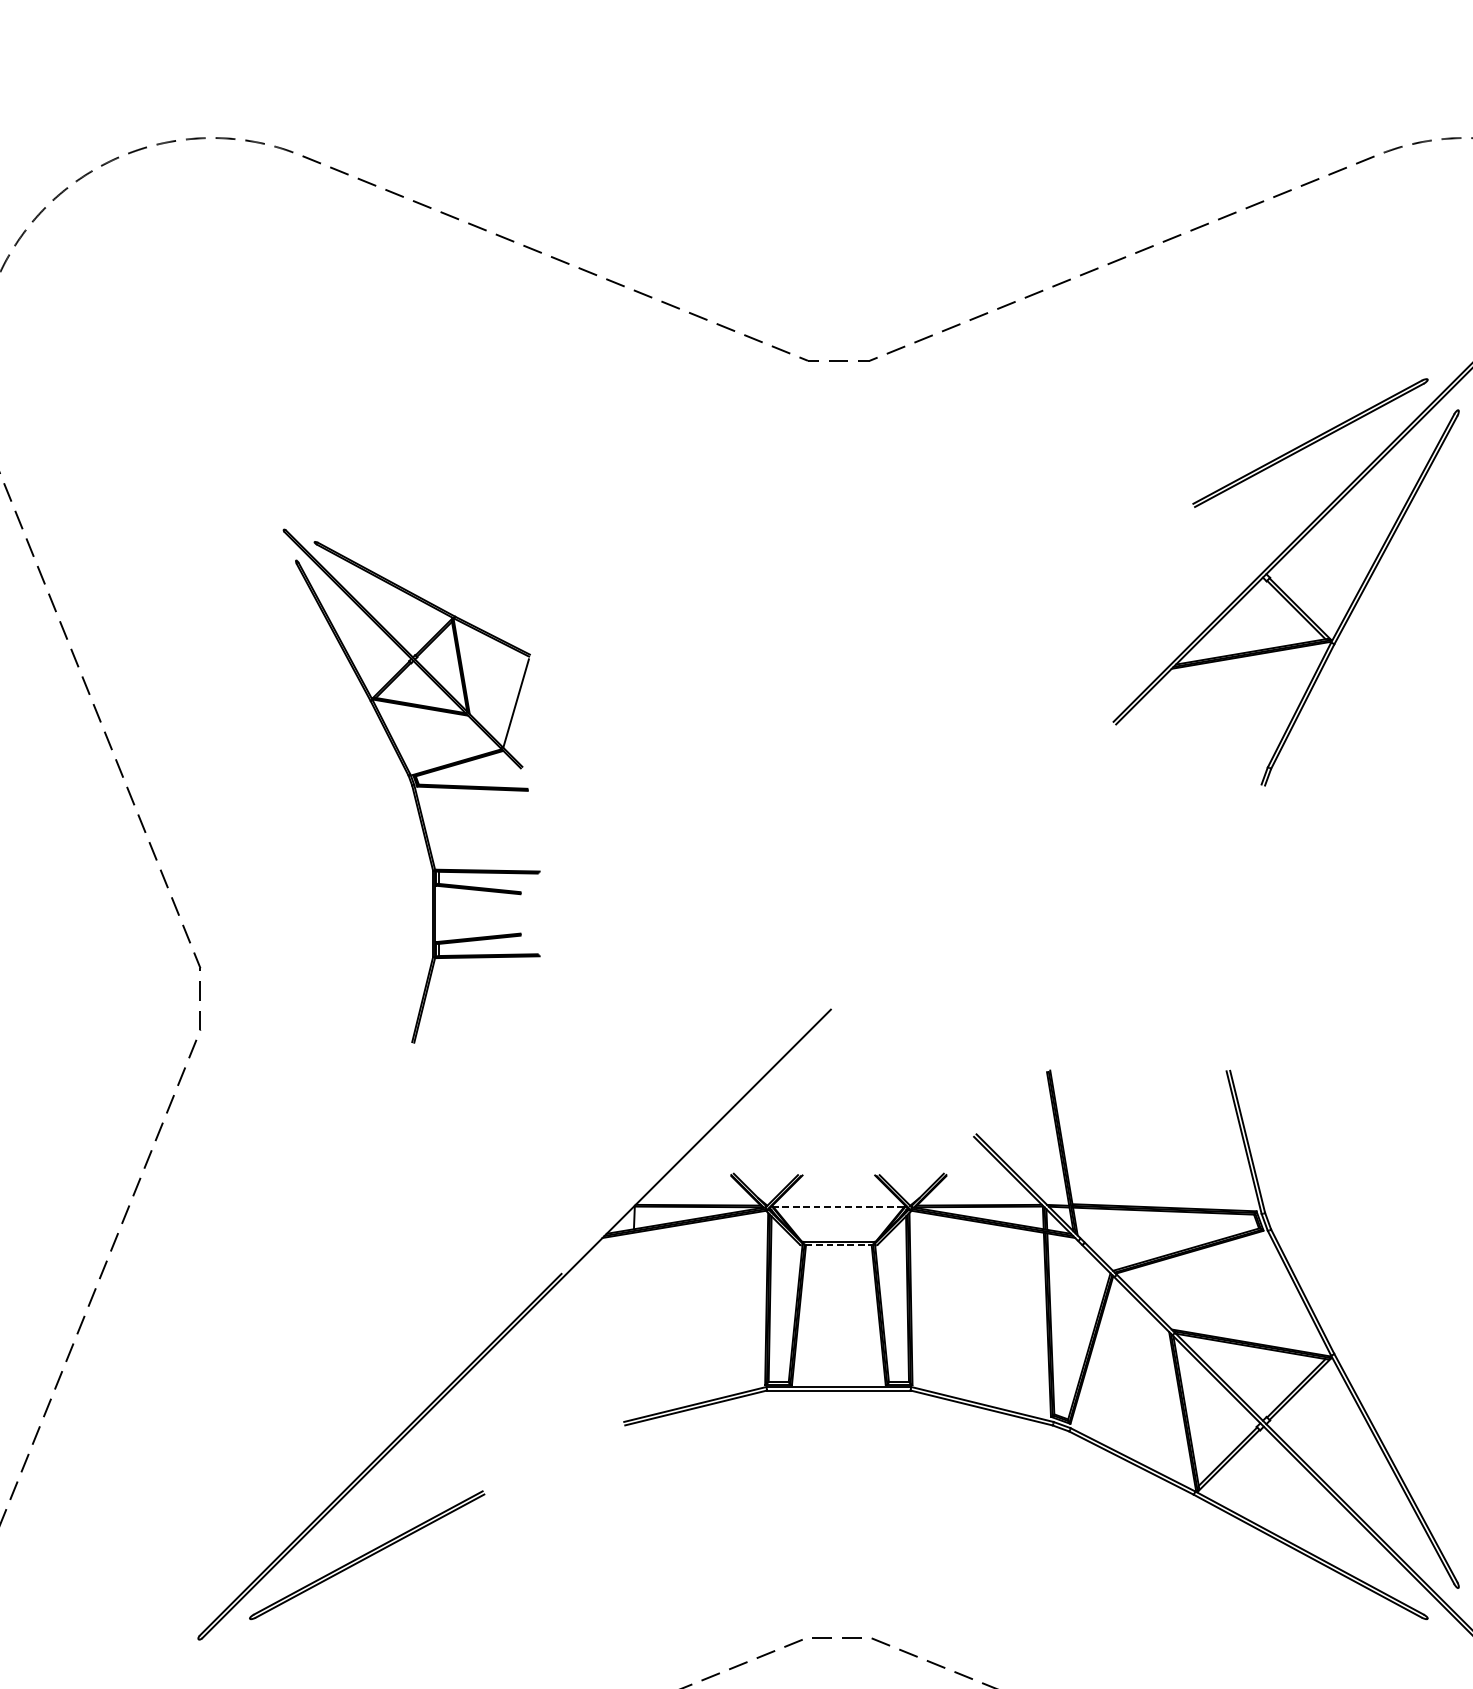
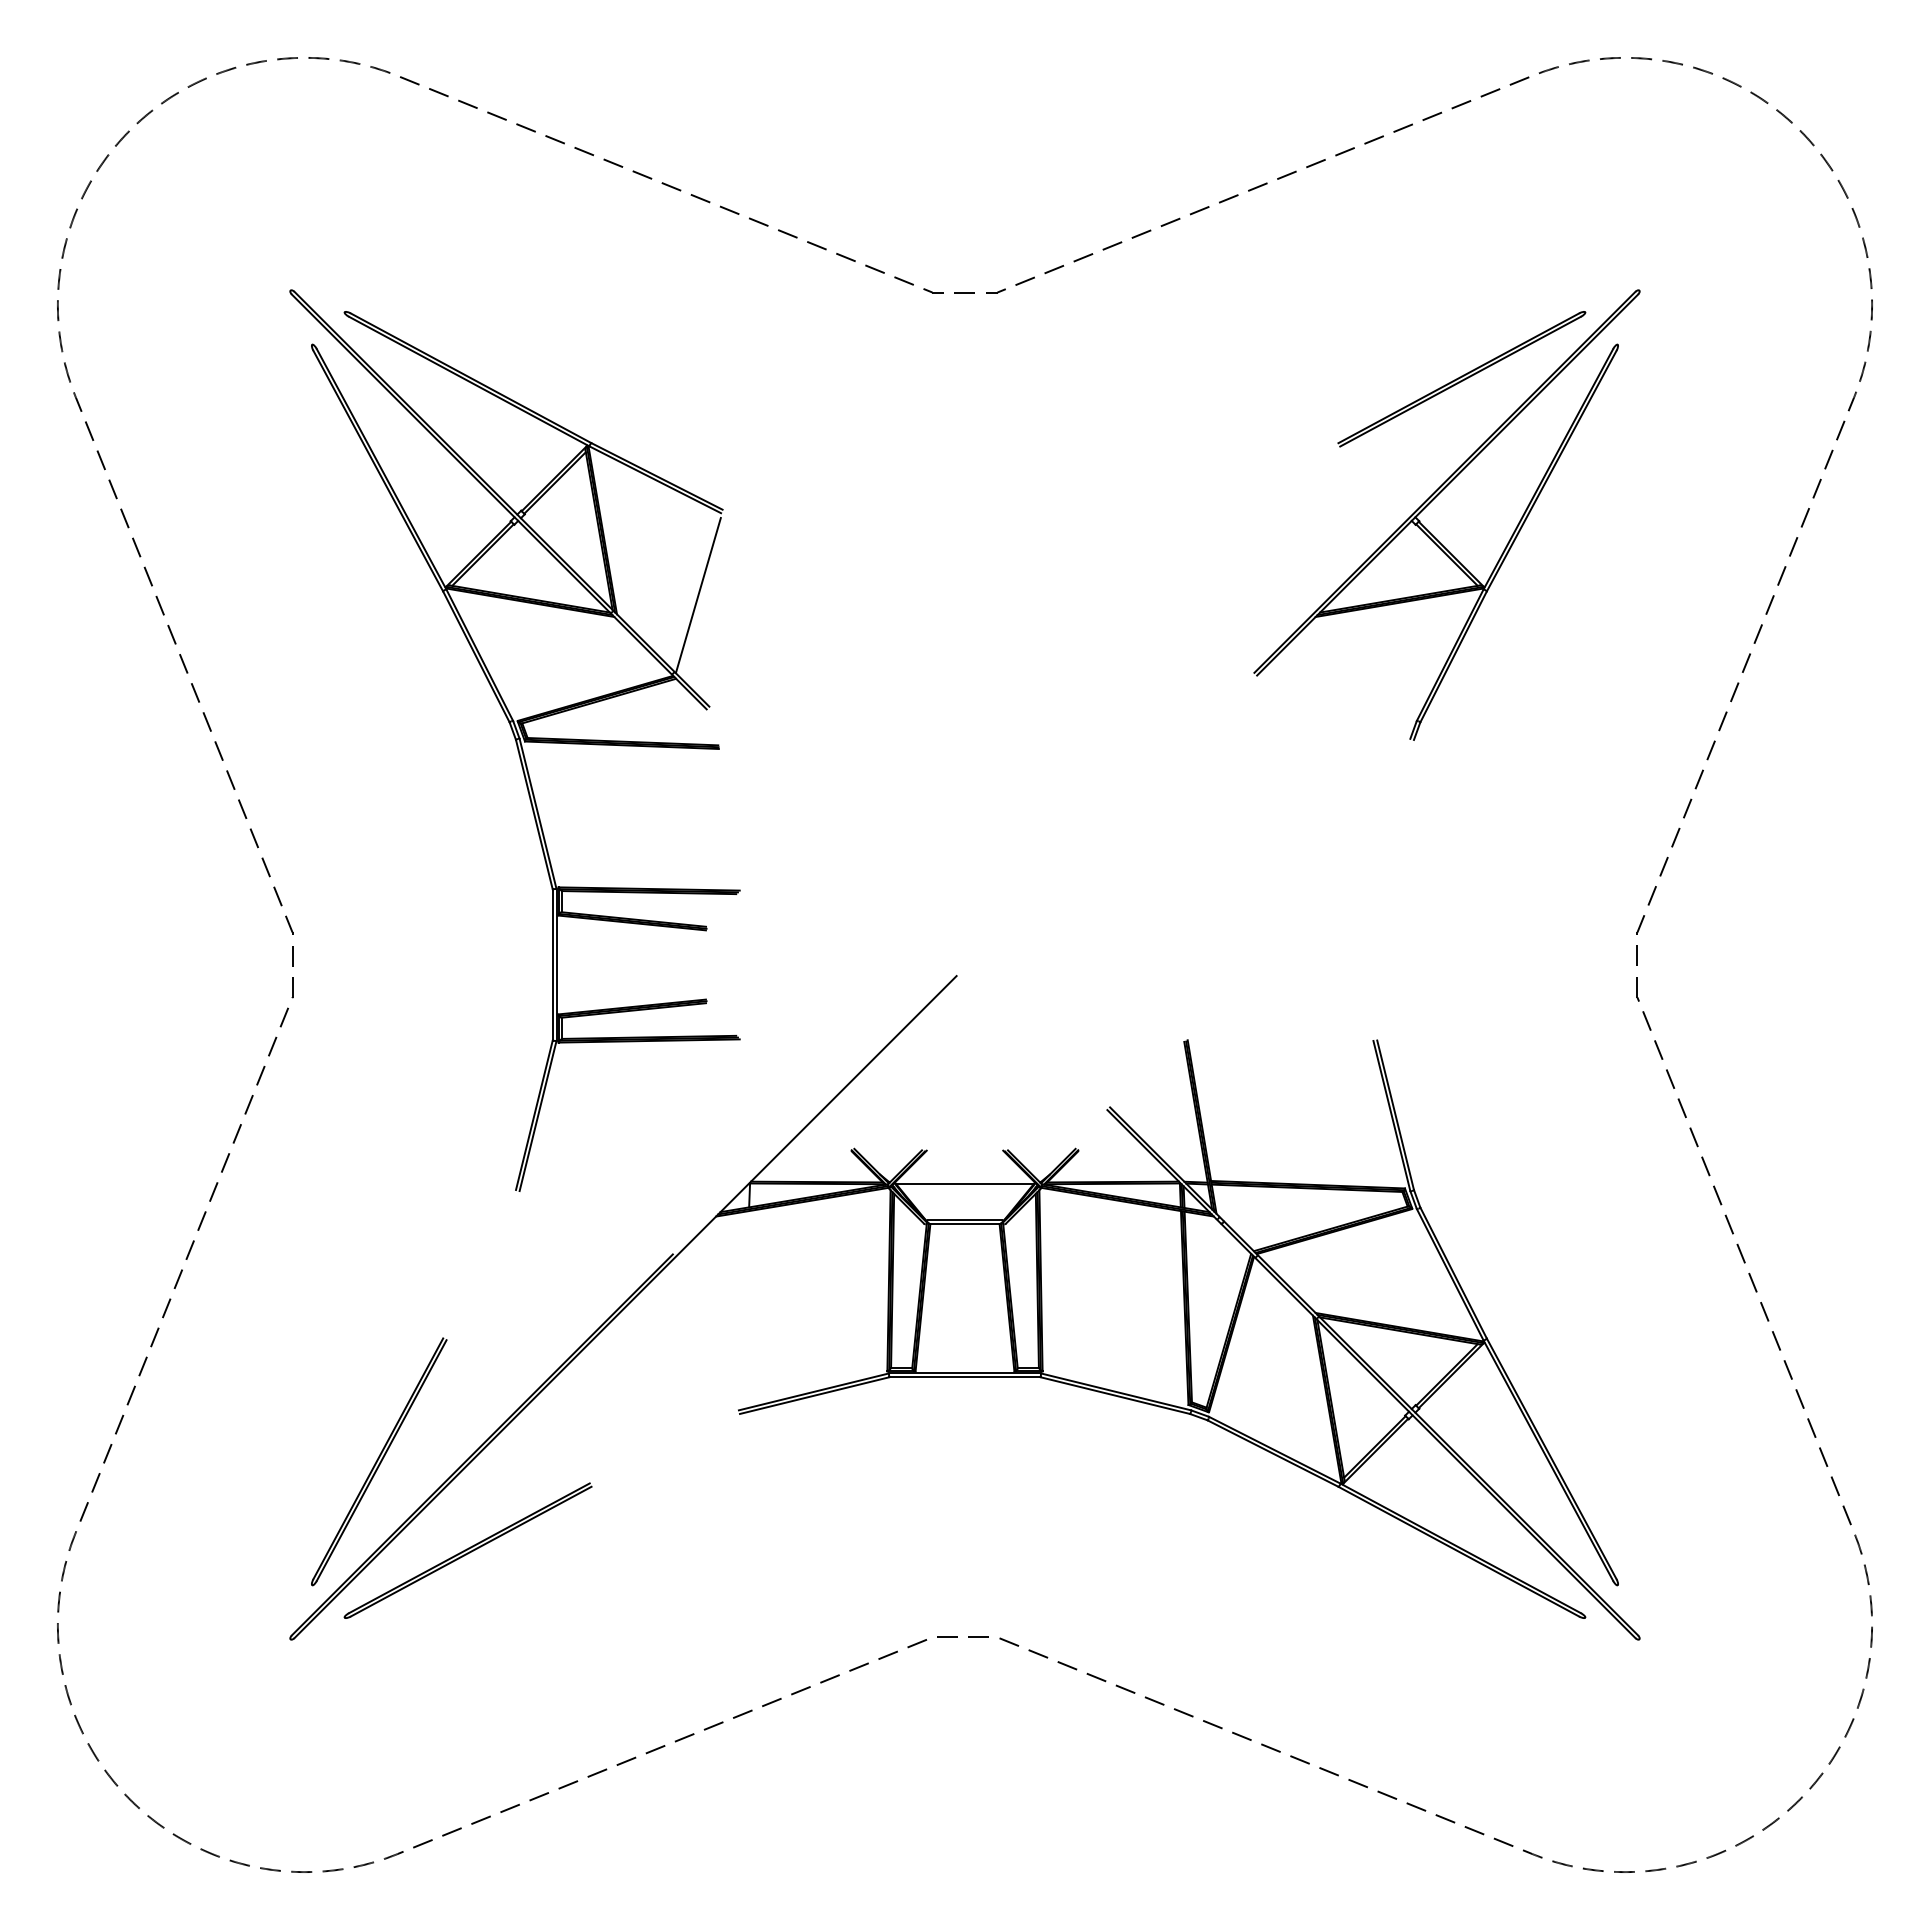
part: (411, 786) -> (514, 740), size x1.67
line: (839, 1207) -> (965, 1184), dashed -> solid
line: (839, 1245) -> (965, 1224), dashed -> solid
part: (283, 1470) -> (379, 1461), added

